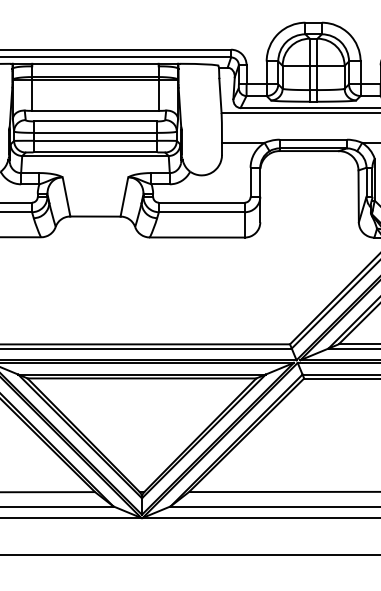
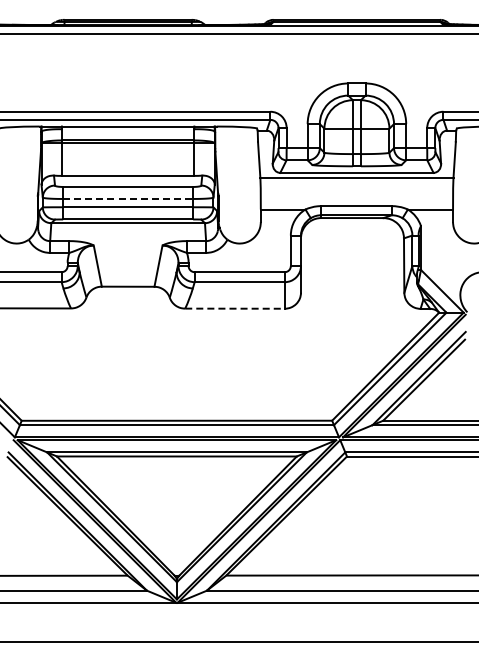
line: (95, 132) -> (128, 198), solid -> dashed
line: (196, 237) -> (234, 308), solid -> dashed

